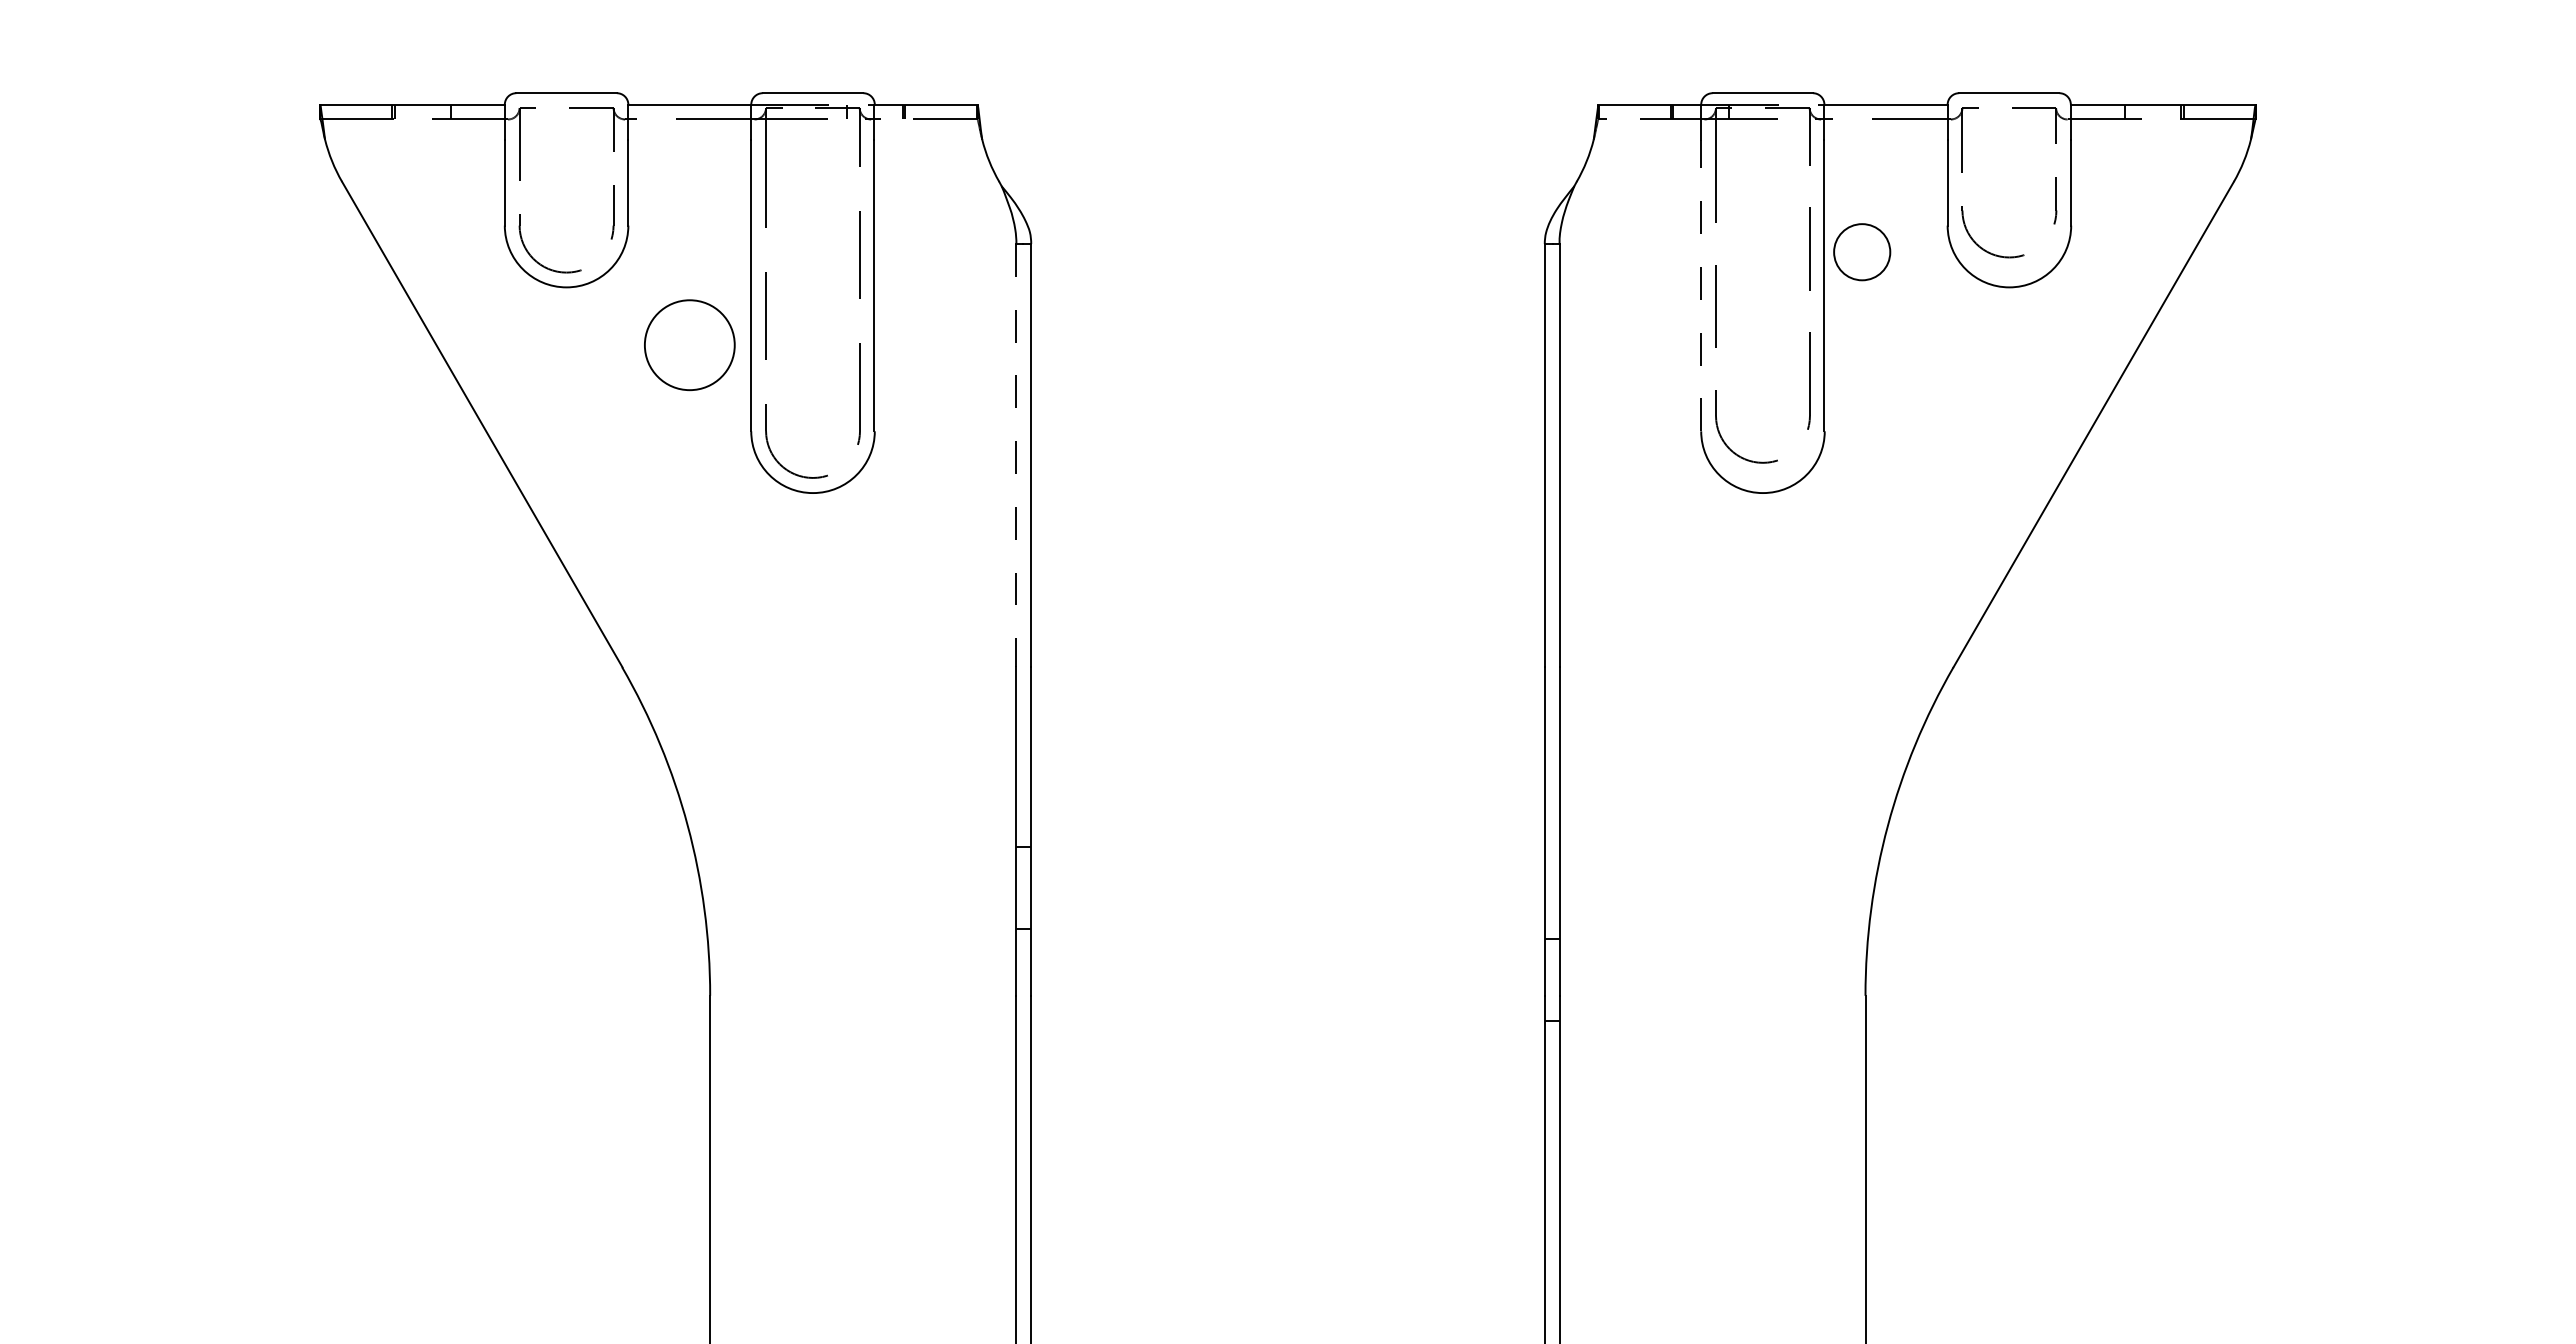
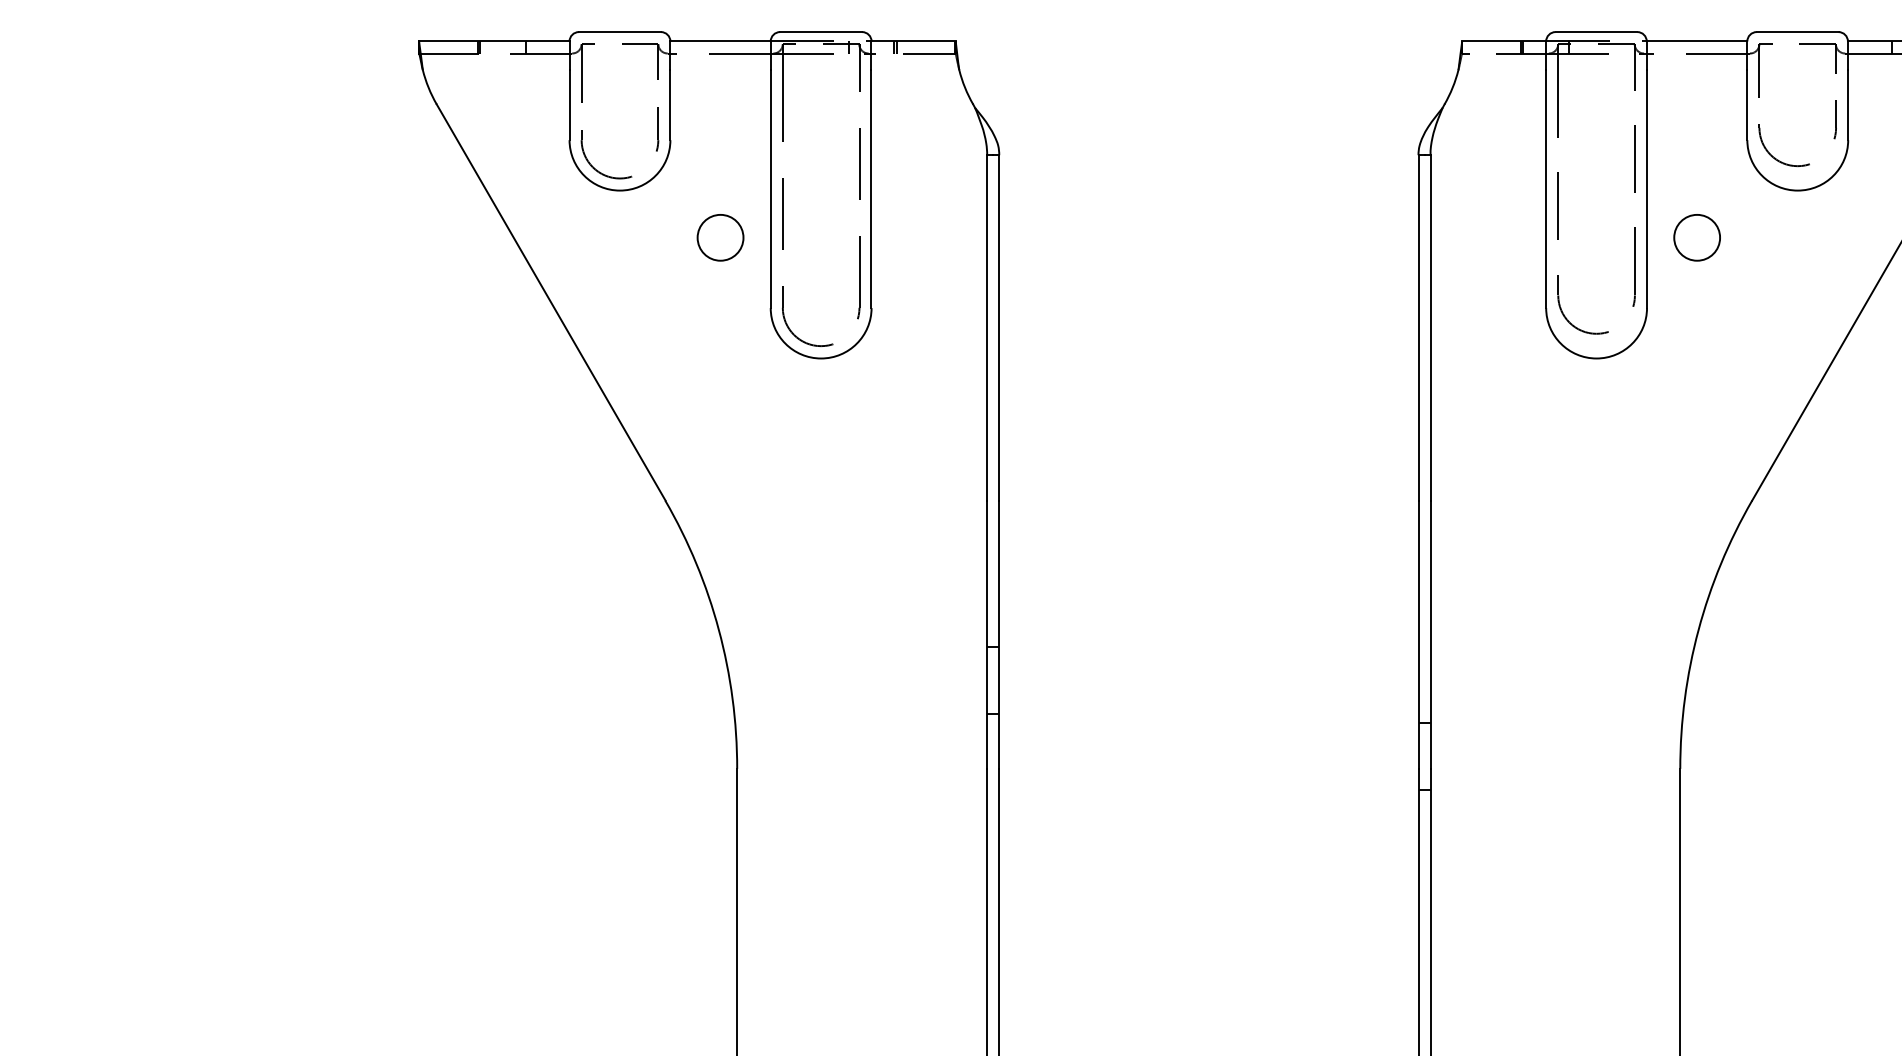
circle: (1862, 252) -> (1697, 238), moved
line: (1701, 285) -> (1546, 189), dashed -> solid
circle: (689, 345) -> (720, 238), size x0.62
line: (1016, 455) -> (987, 327), dashed -> solid

